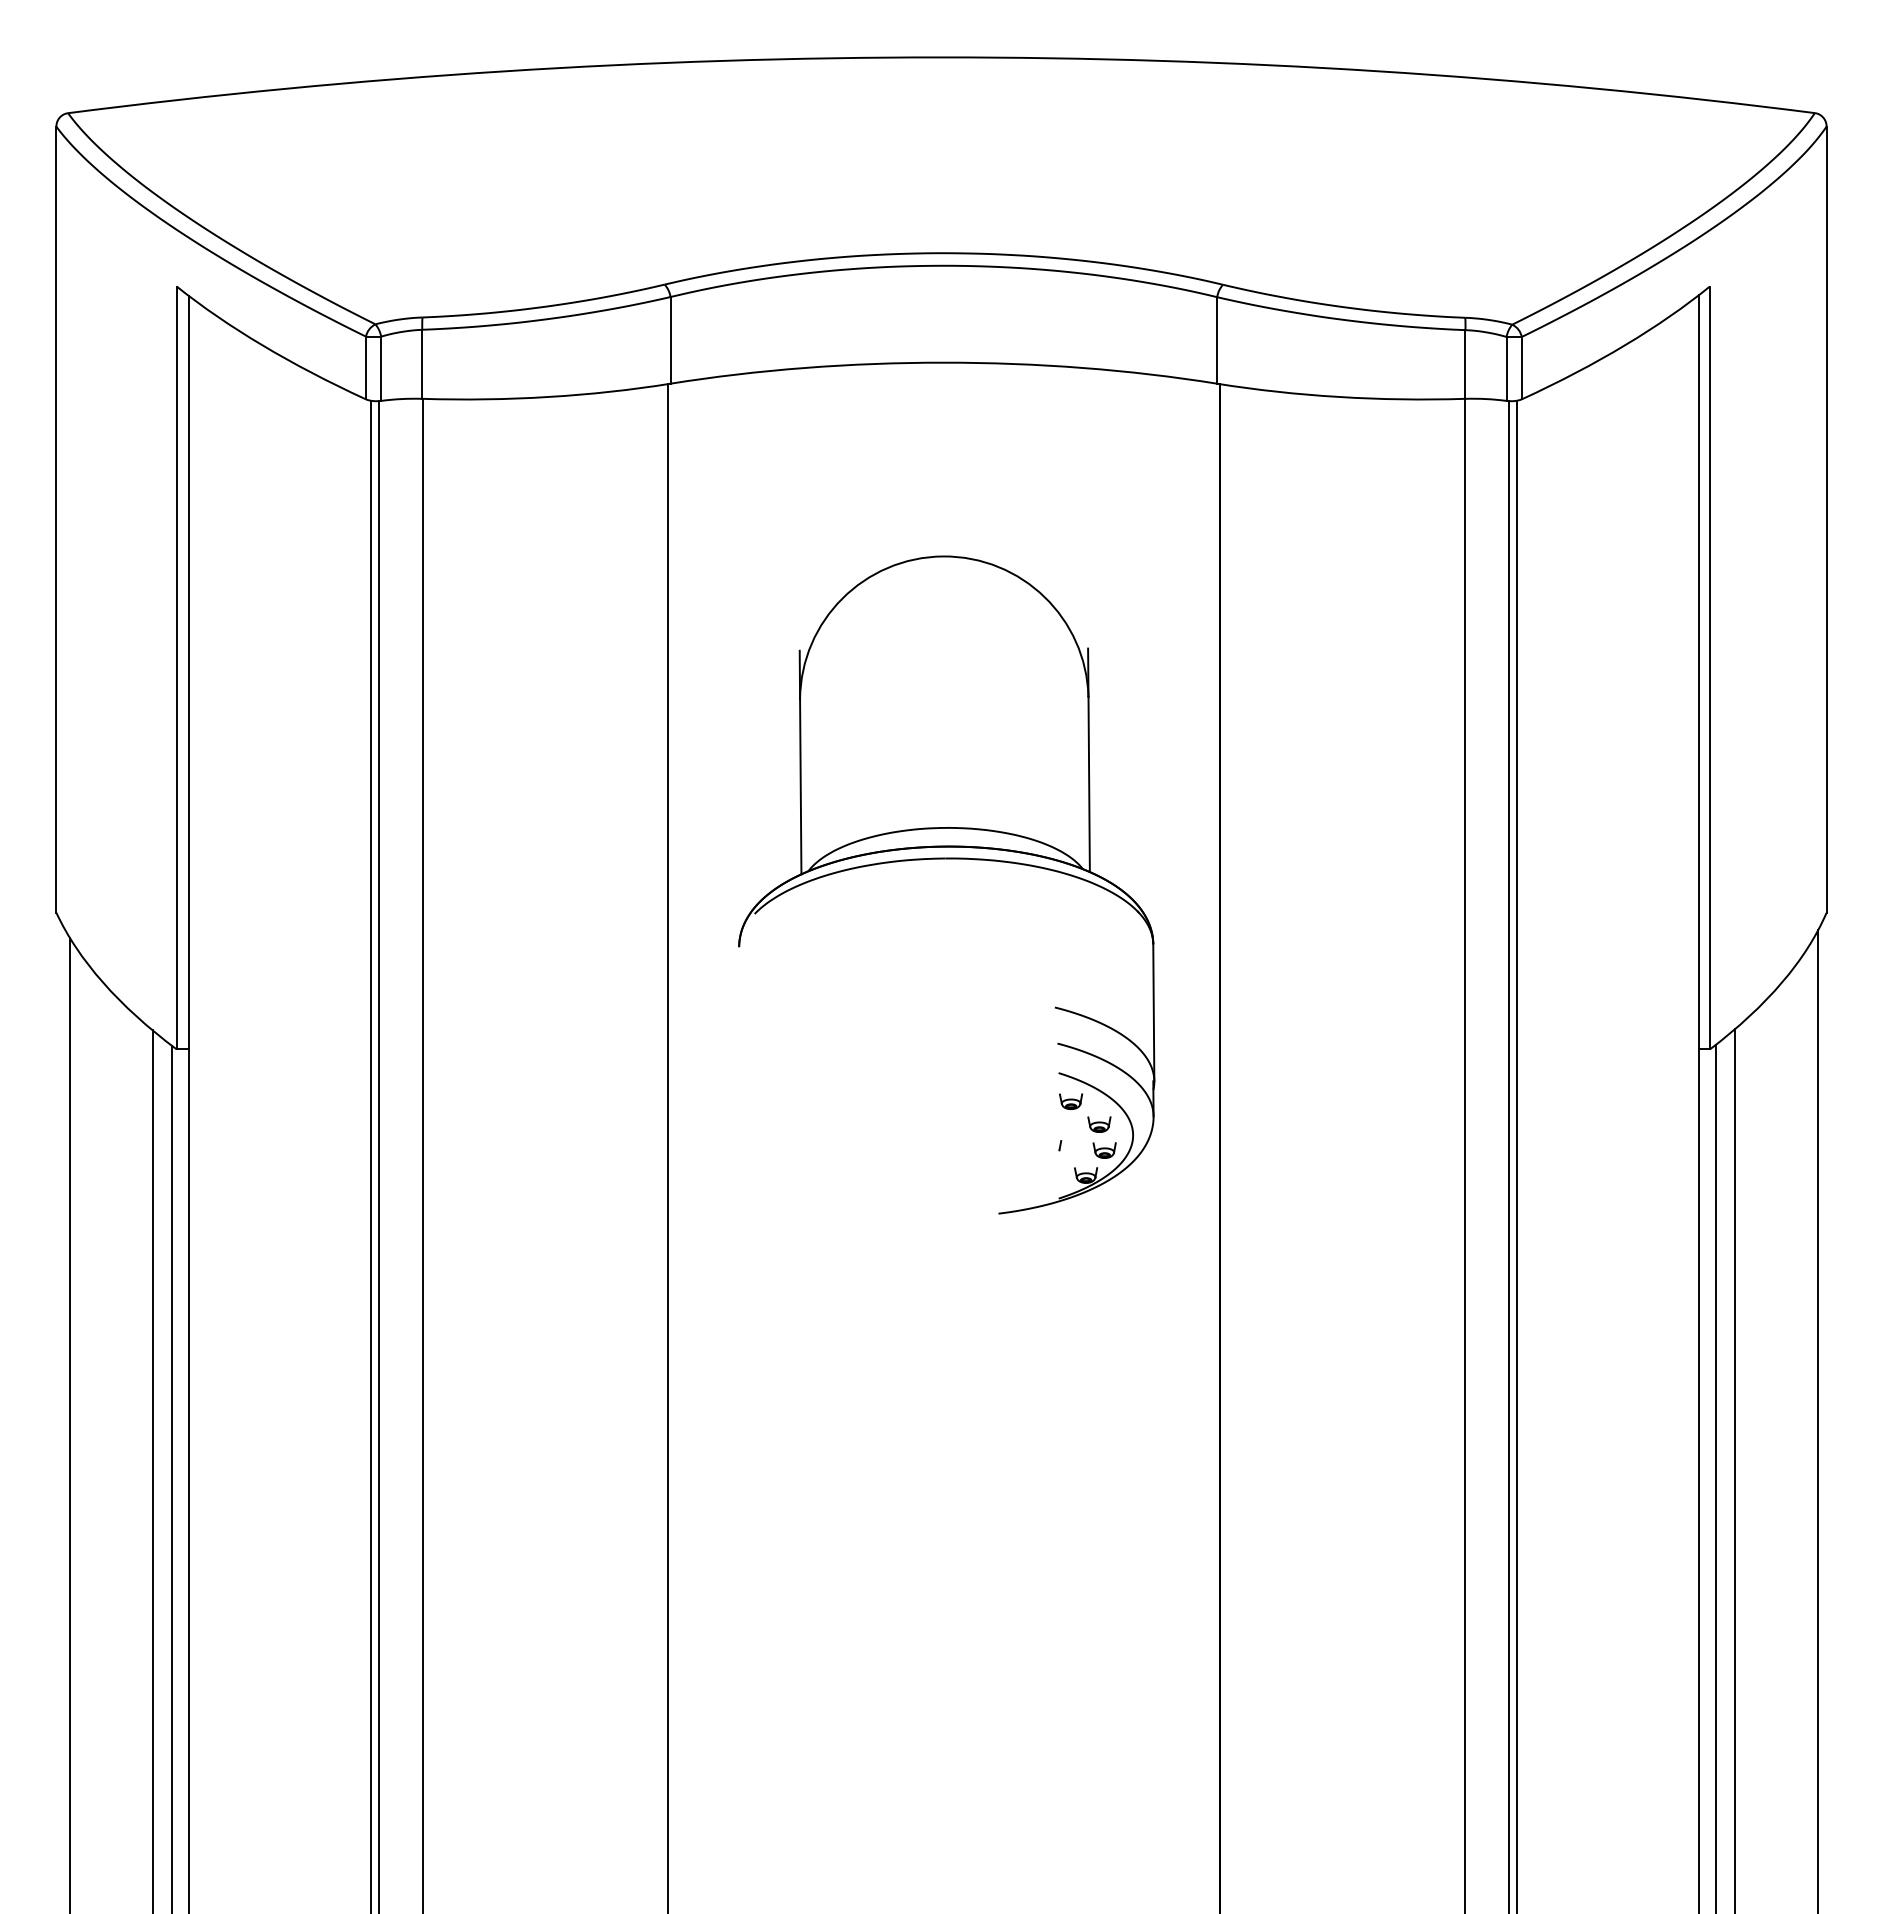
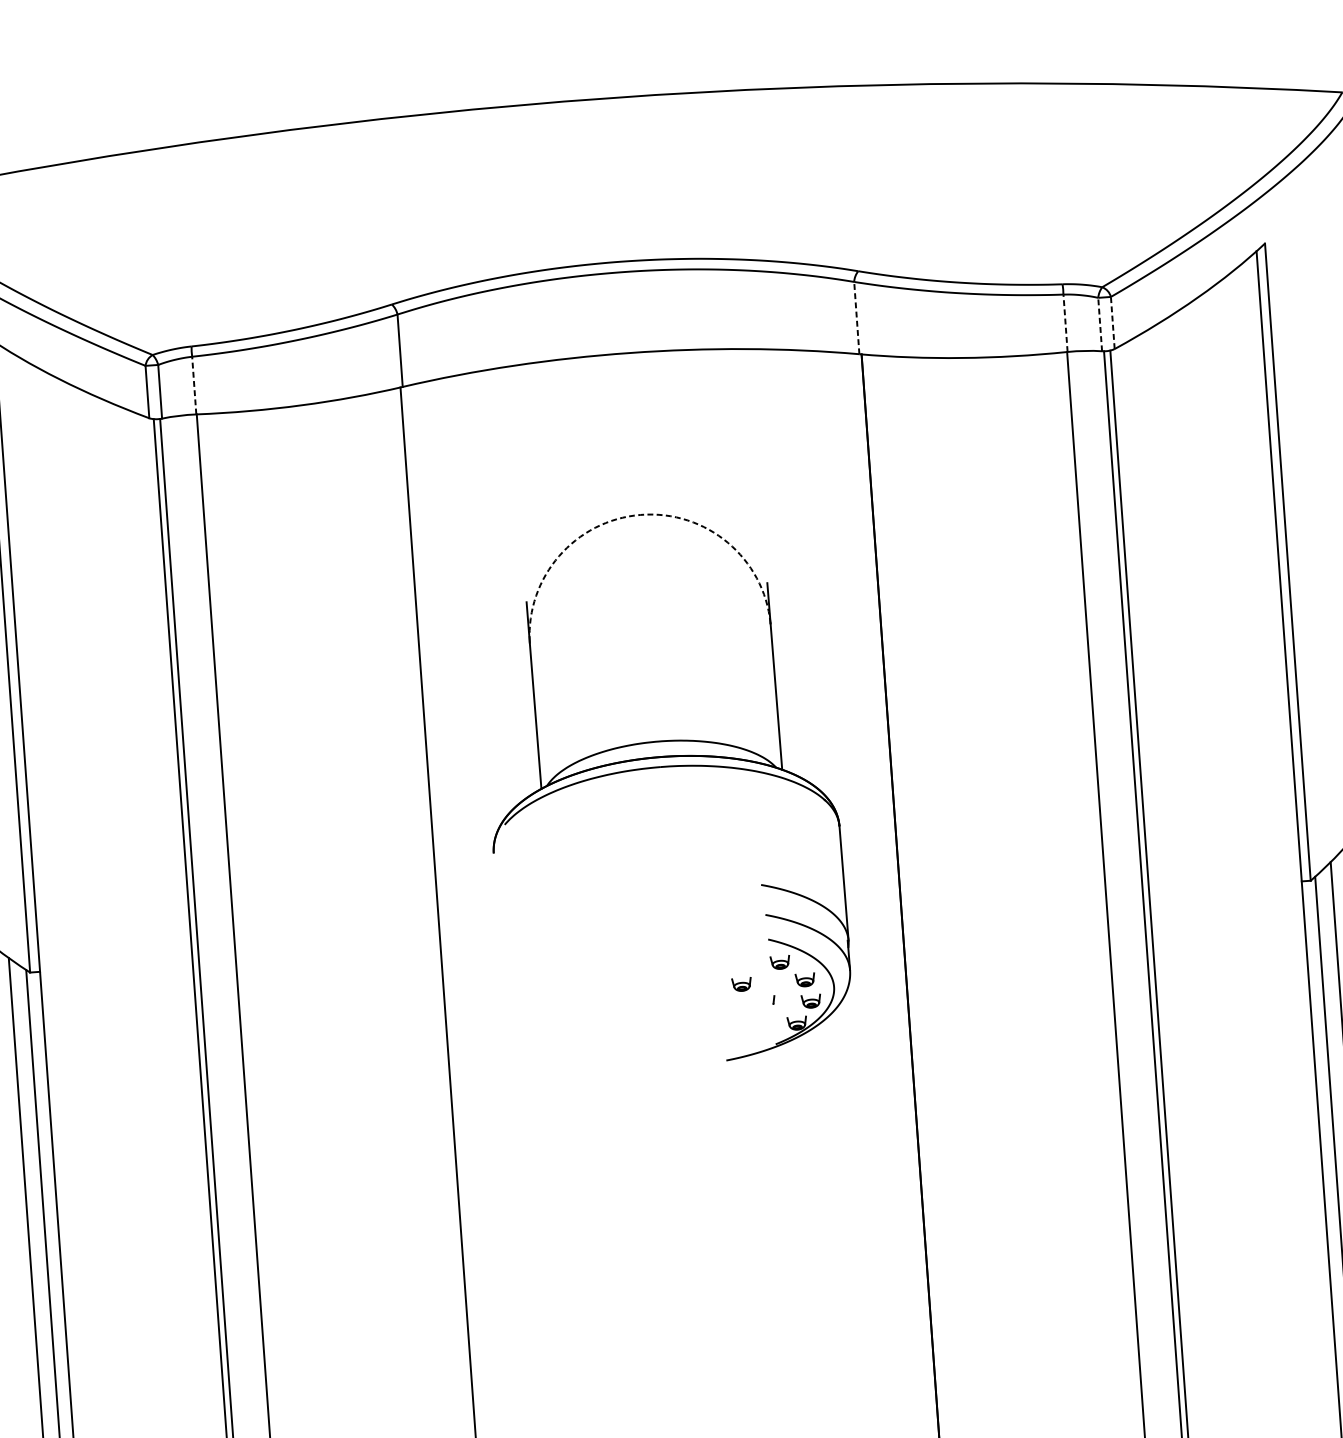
line: (1217, 339) -> (856, 317), solid -> dashed
line: (1465, 363) -> (1065, 322), solid -> dashed
line: (422, 364) -> (194, 385), solid -> dashed
line: (1521, 367) -> (1112, 322), solid -> dashed
line: (1506, 368) -> (1100, 324), solid -> dashed
arc: (943, 556) -> (641, 514), solid -> dashed
part: (1023, 1124) -> (741, 984), added

